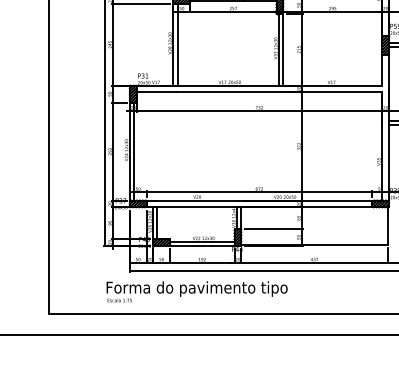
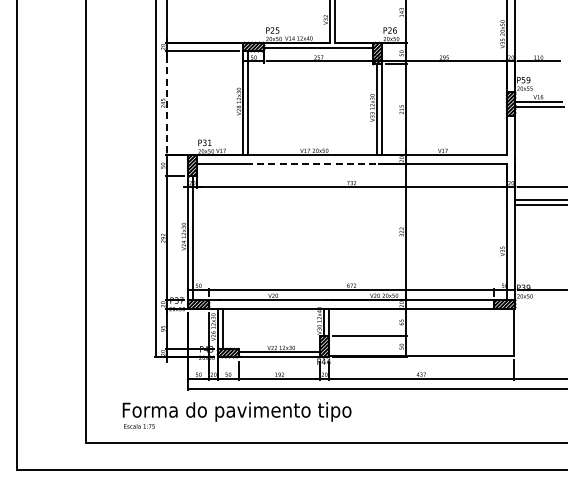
line: (112, 44) -> (166, 103), solid -> dashed
line: (228, 92) -> (312, 163), solid -> dashed
text: (196, 291) -> (236, 415), moved

